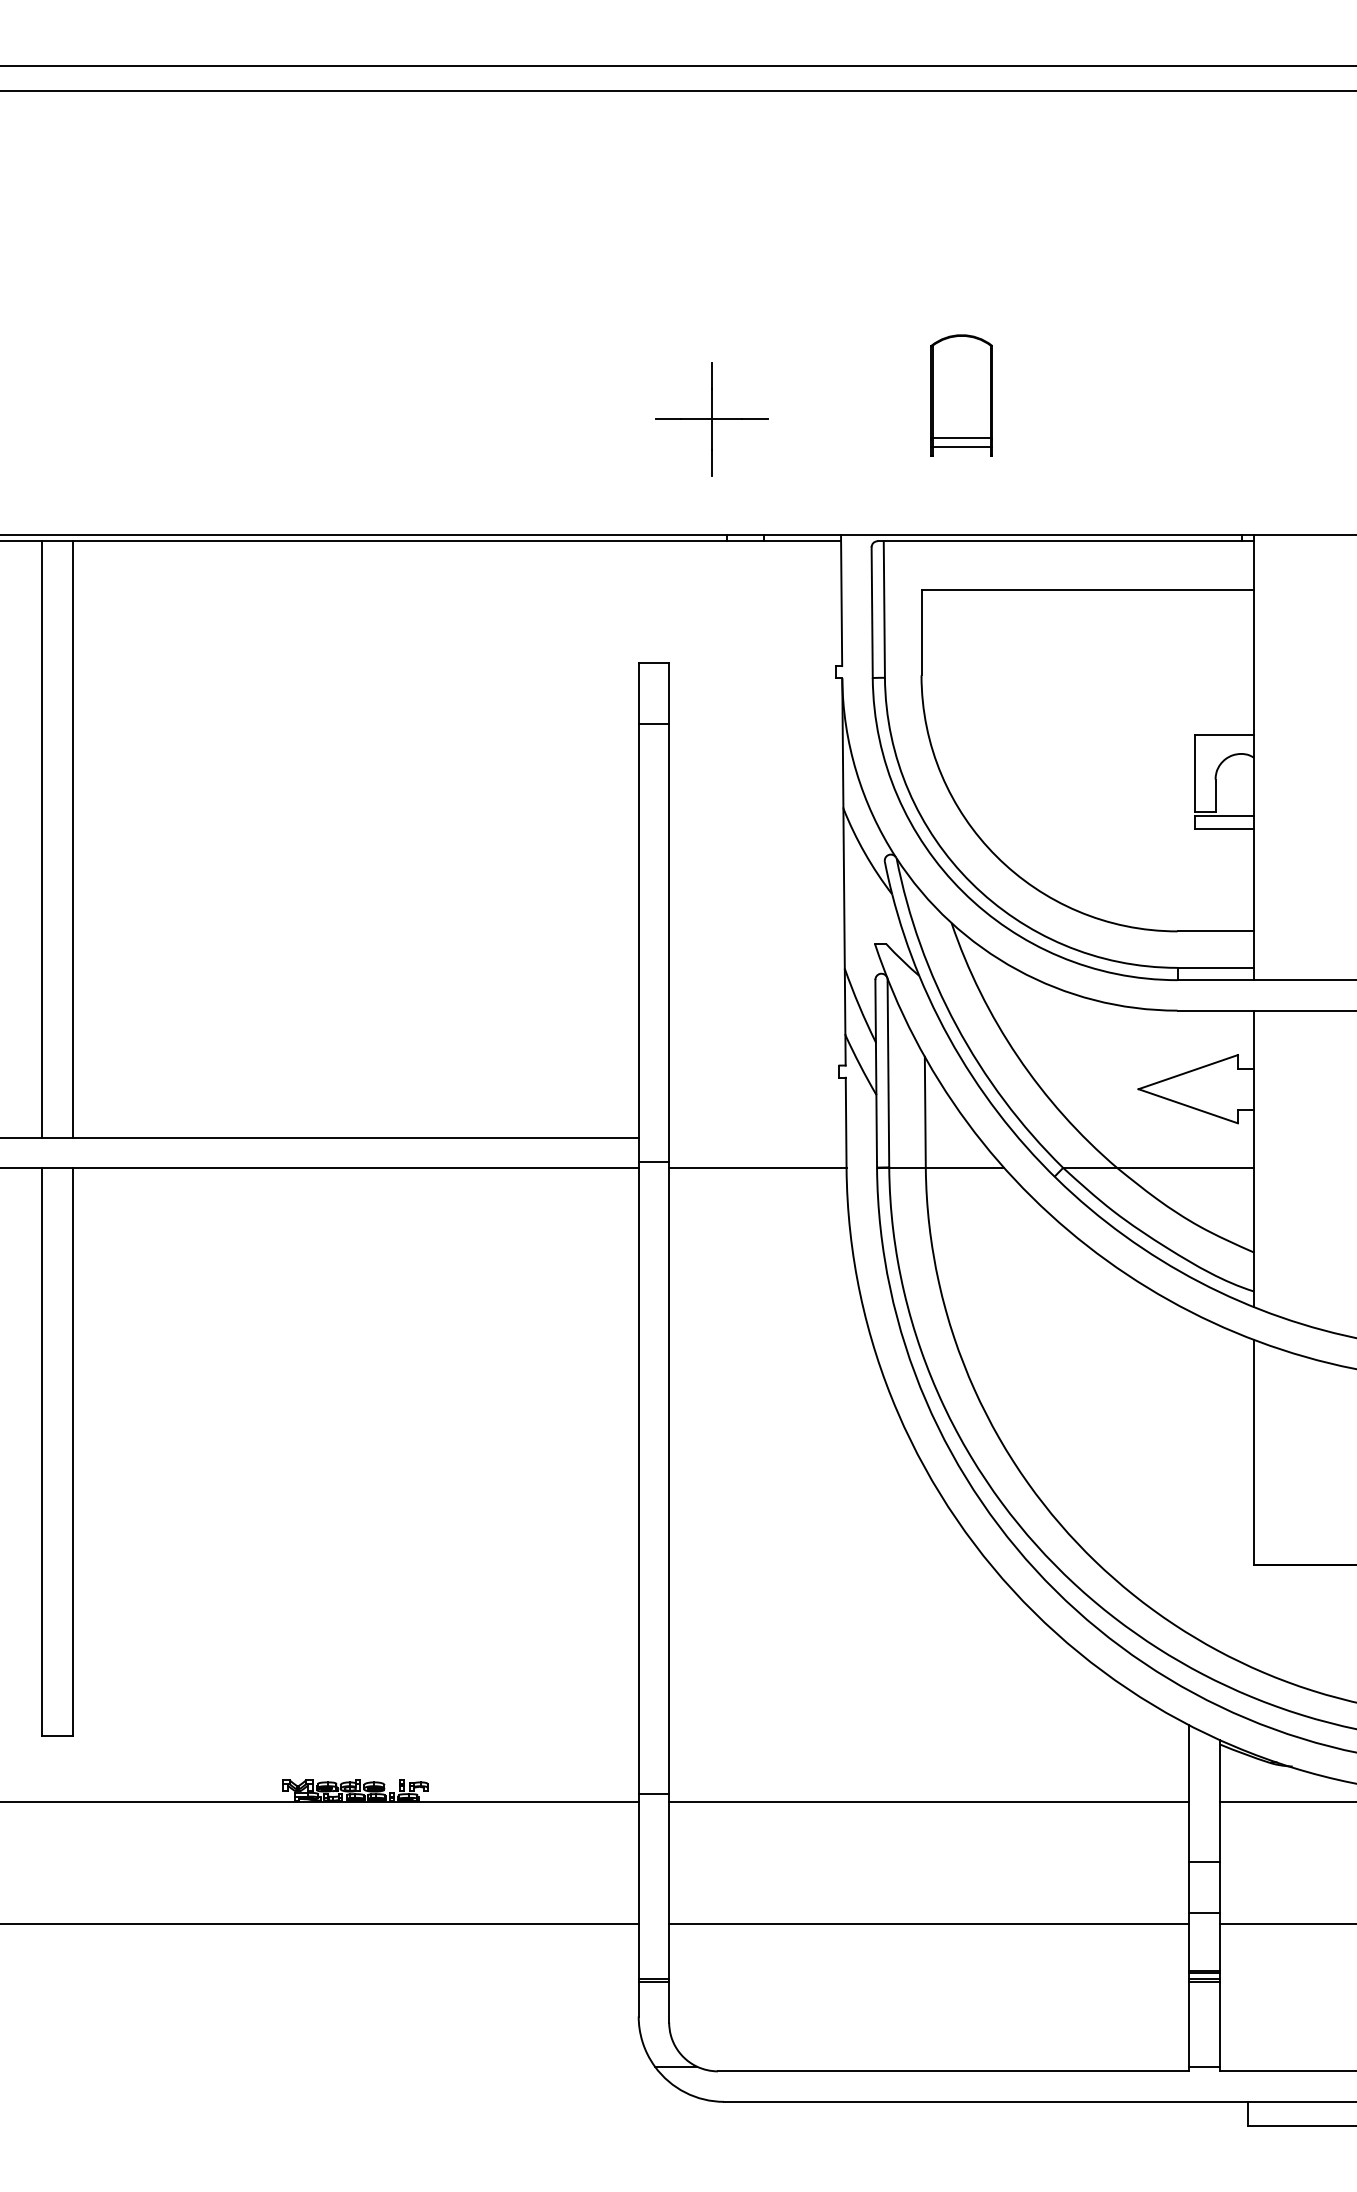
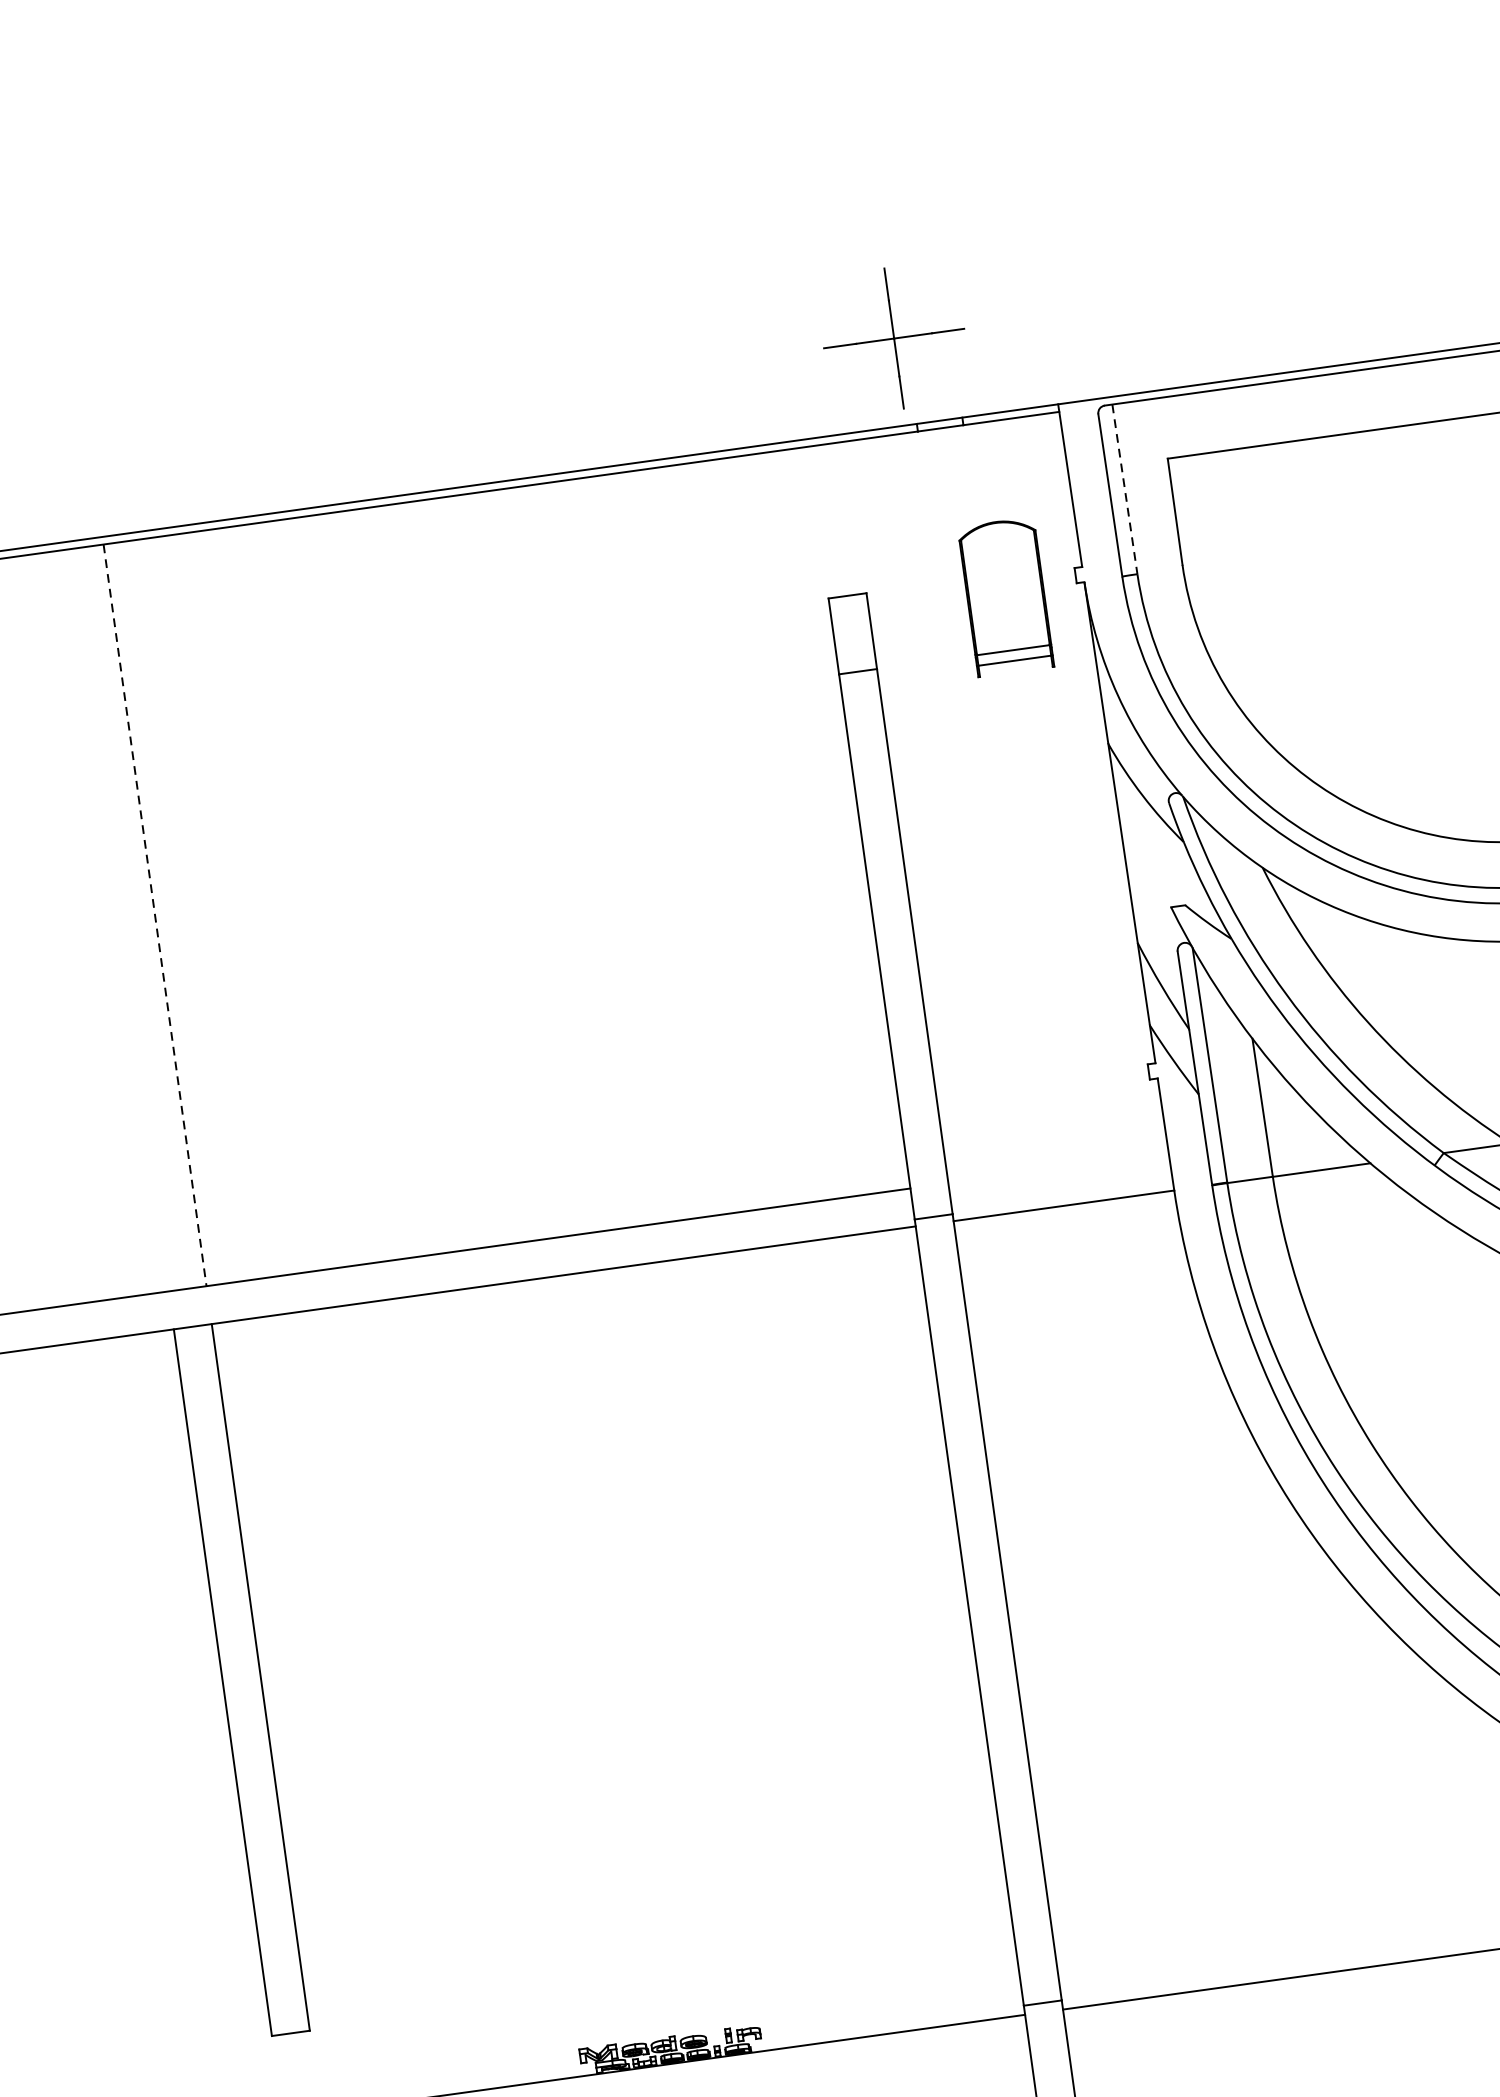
part: (961, 395) -> (1005, 597), moved
part: (711, 419) -> (893, 338), moved
line: (884, 610) -> (1125, 490), solid -> dashed
line: (42, 839) -> (117, 920), removed
line: (72, 839) -> (154, 915), solid -> dashed

